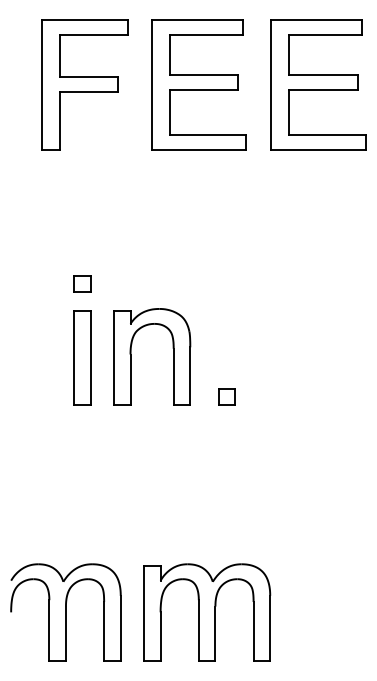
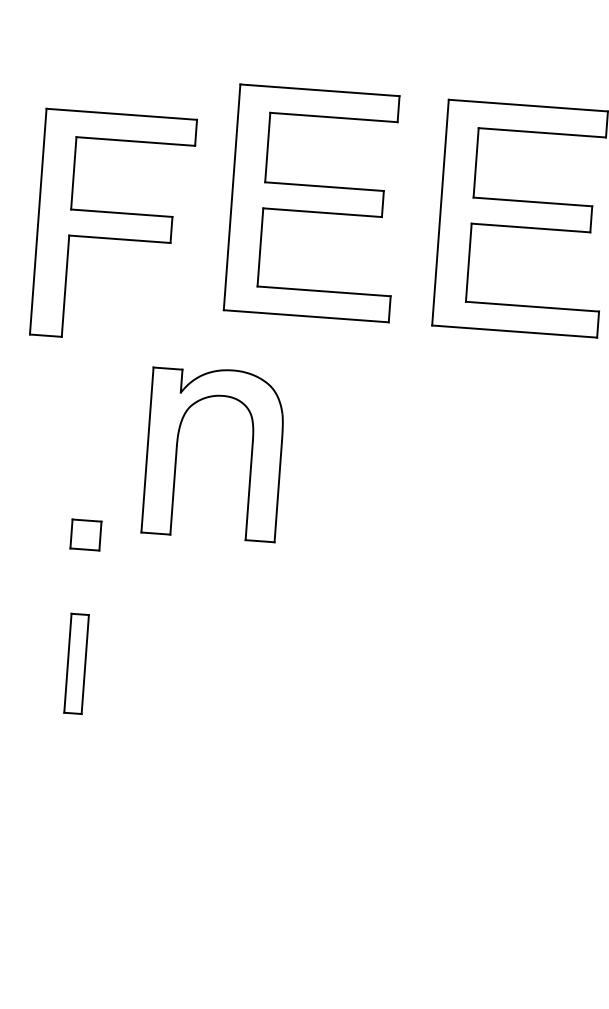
part: (84, 84) -> (112, 225), moved
part: (131, 356) -> (178, 449), moved
part: (82, 357) -> (76, 663), size x0.6
part: (226, 396) -> (322, 749), removed

